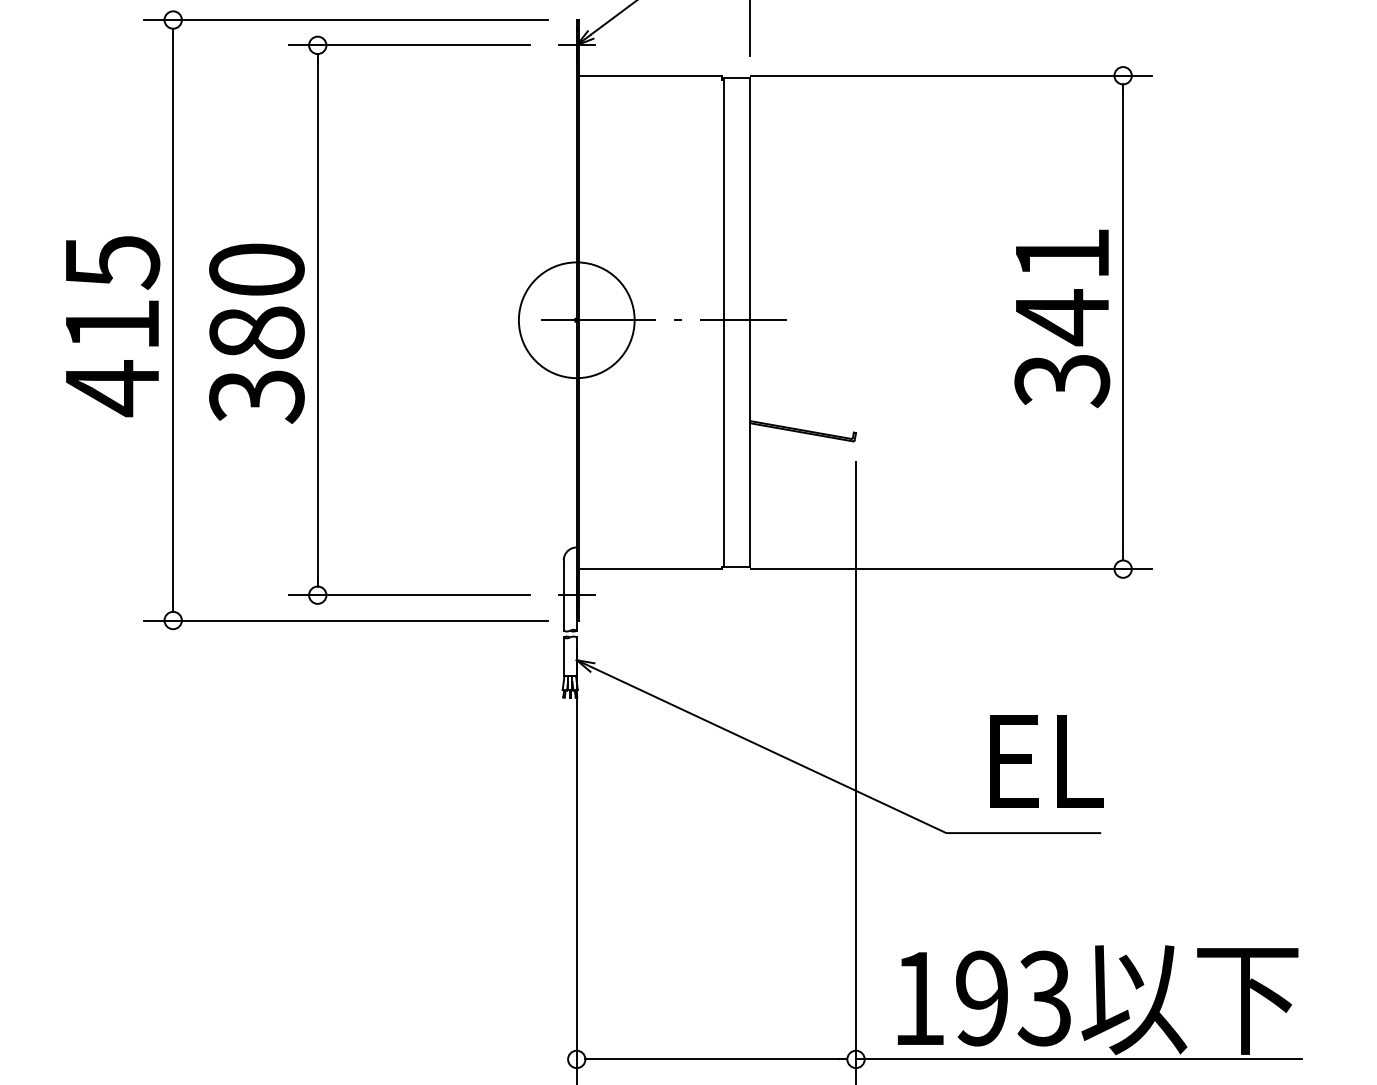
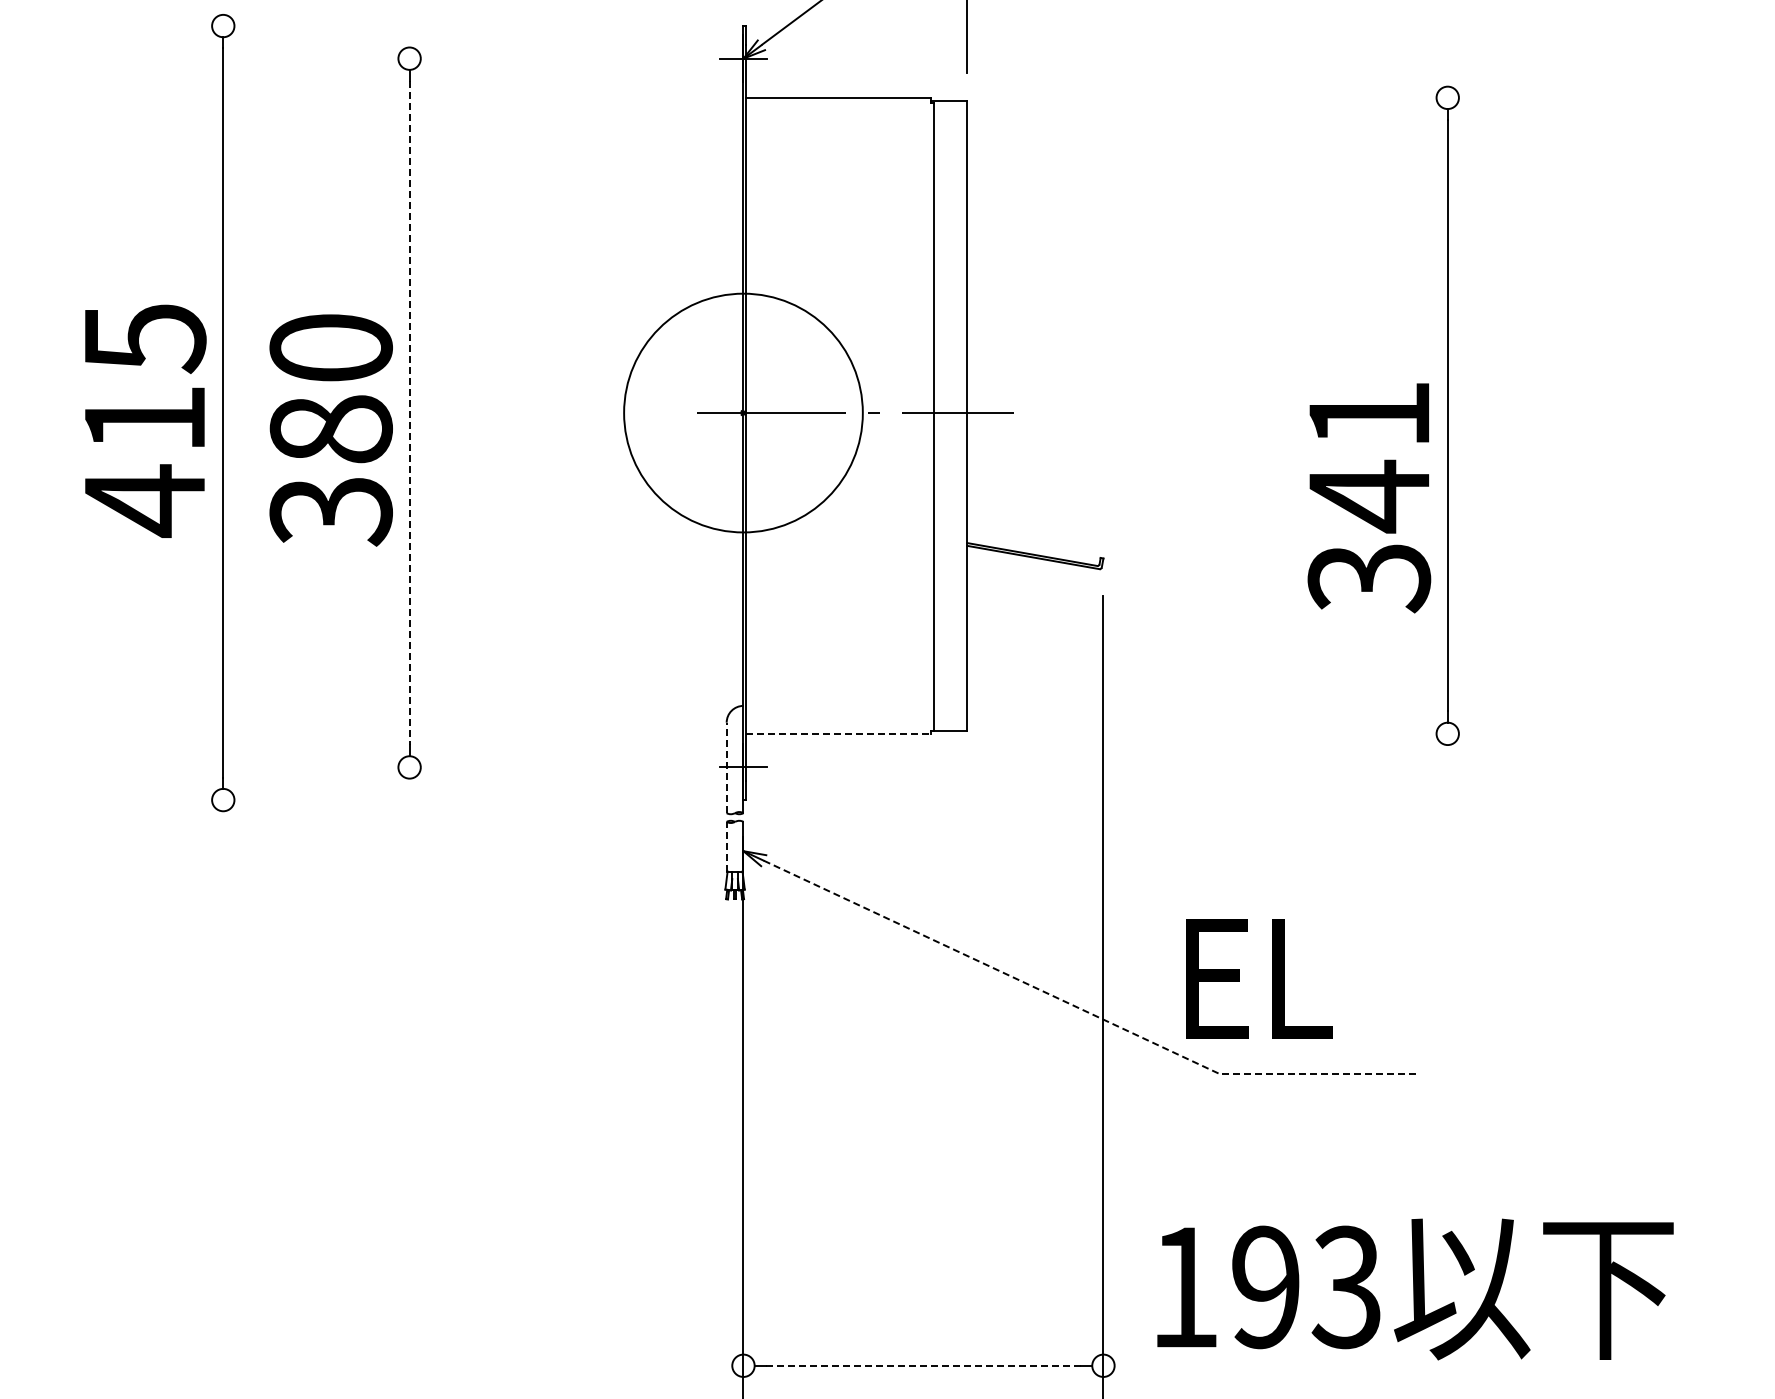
line: (345, 20) -> (445, 26), removed
line: (409, 45) -> (527, 58), removed
line: (951, 75) -> (1226, 97), removed
circle: (576, 319) -> (743, 412), size x1.6
text: (1062, 319) -> (1369, 498), moved
line: (317, 320) -> (409, 413), solid -> dashed
line: (651, 568) -> (839, 733), solid -> dashed
line: (951, 568) -> (1226, 733), removed
line: (409, 595) -> (527, 767), removed
line: (563, 595) -> (726, 767), solid -> dashed
line: (345, 620) -> (445, 800), removed
line: (563, 656) -> (726, 846), solid -> dashed
text: (1046, 761) -> (1259, 978), moved
line: (840, 783) -> (1083, 1010), solid -> dashed
line: (716, 1059) -> (923, 1365), solid -> dashed
line: (1078, 1059) -> (1390, 1365), removed

